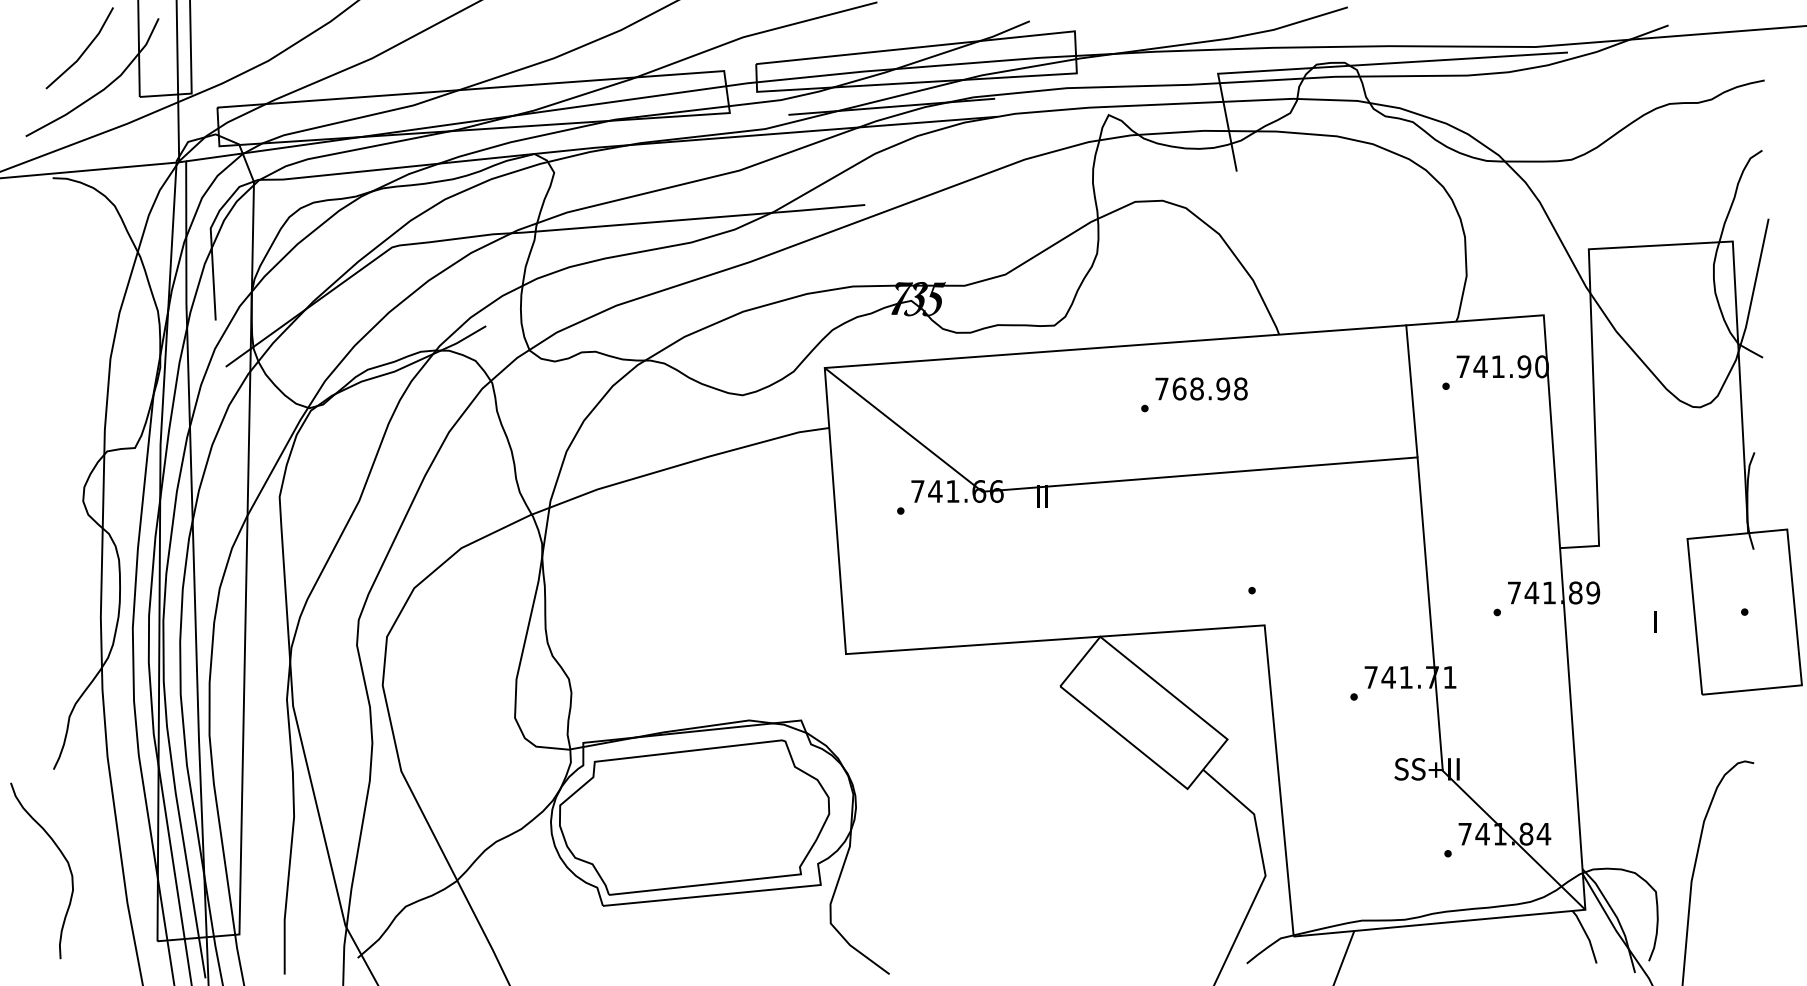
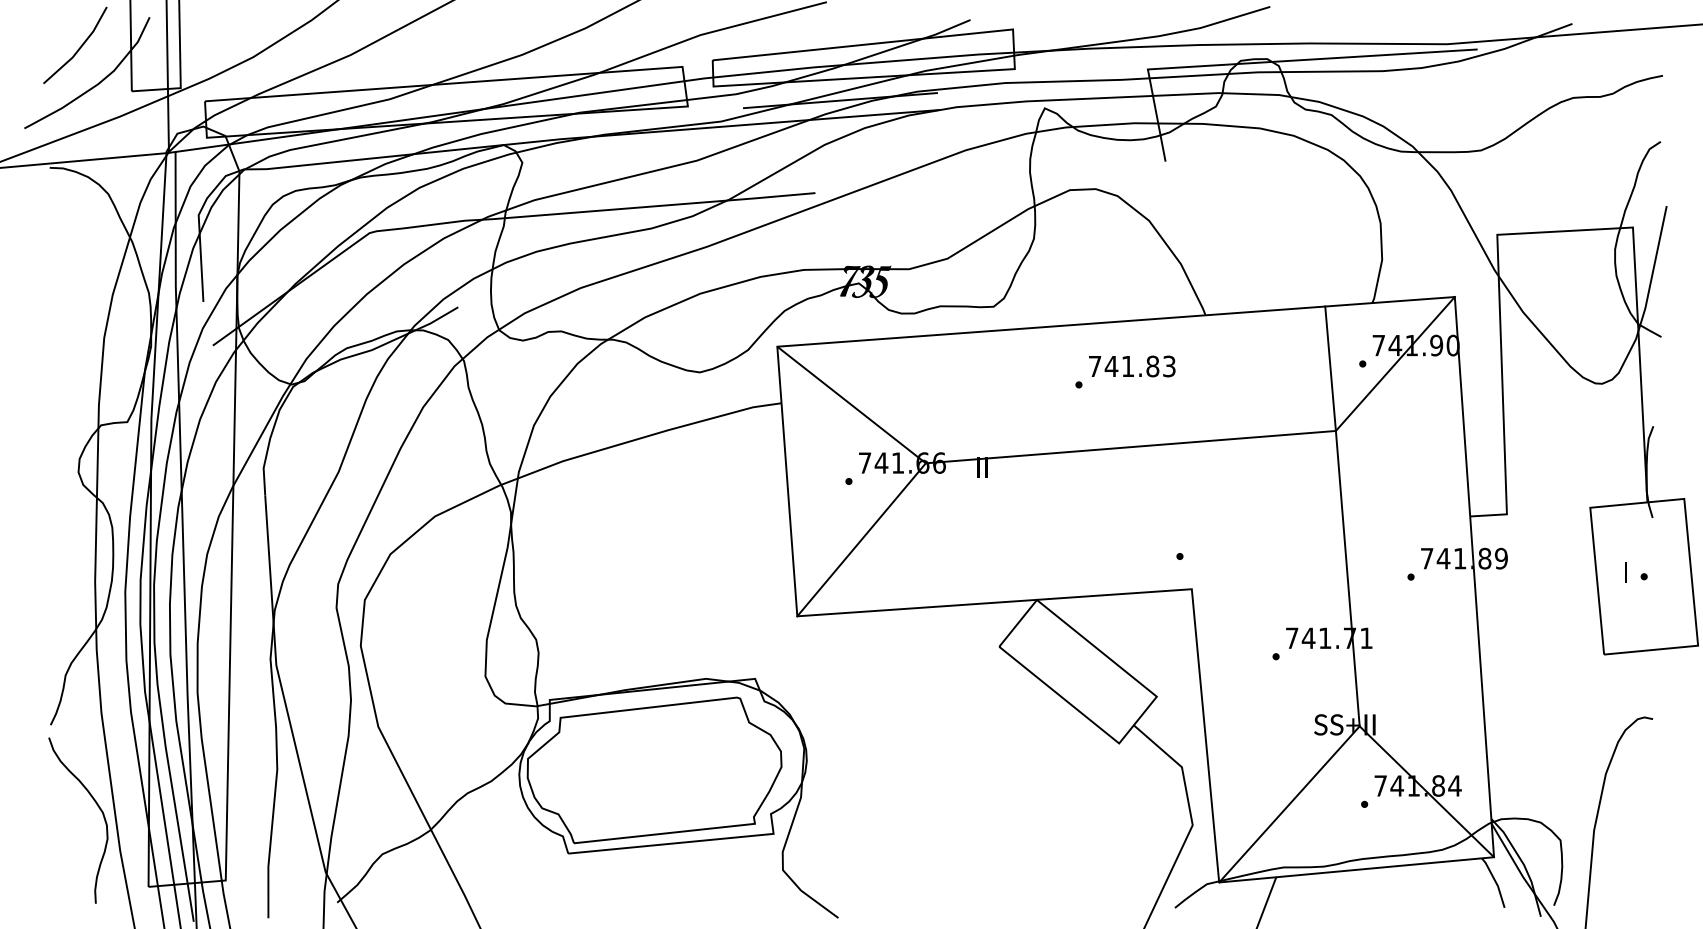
line: (1480, 386) -> (1395, 364), added
text: (1209, 388) -> (1139, 366), 768.98 -> 741.83
line: (914, 572) -> (861, 539), added
text: (1655, 621) -> (1626, 572), moved
line: (1367, 853) -> (1288, 804), added
curve: (63, 857) -> (98, 807), moved

